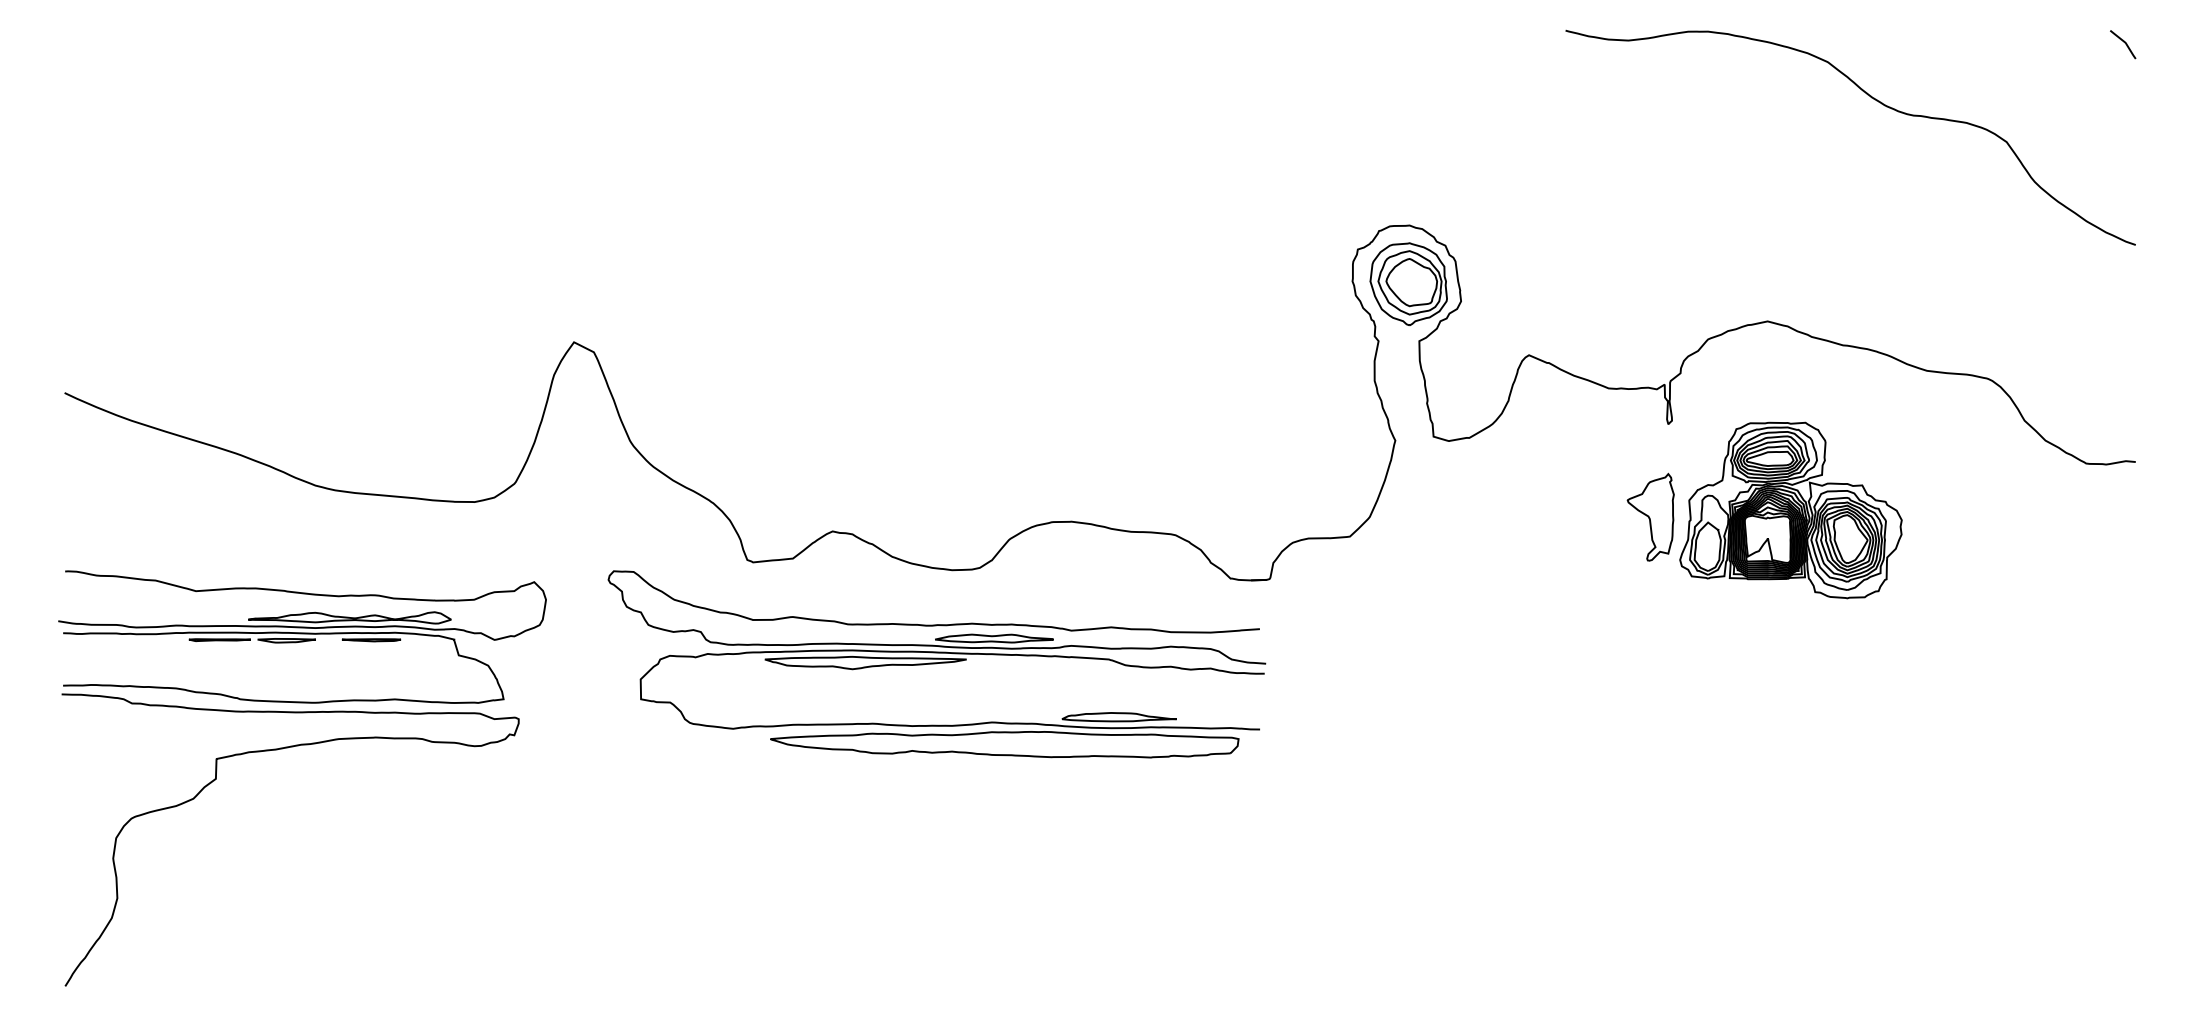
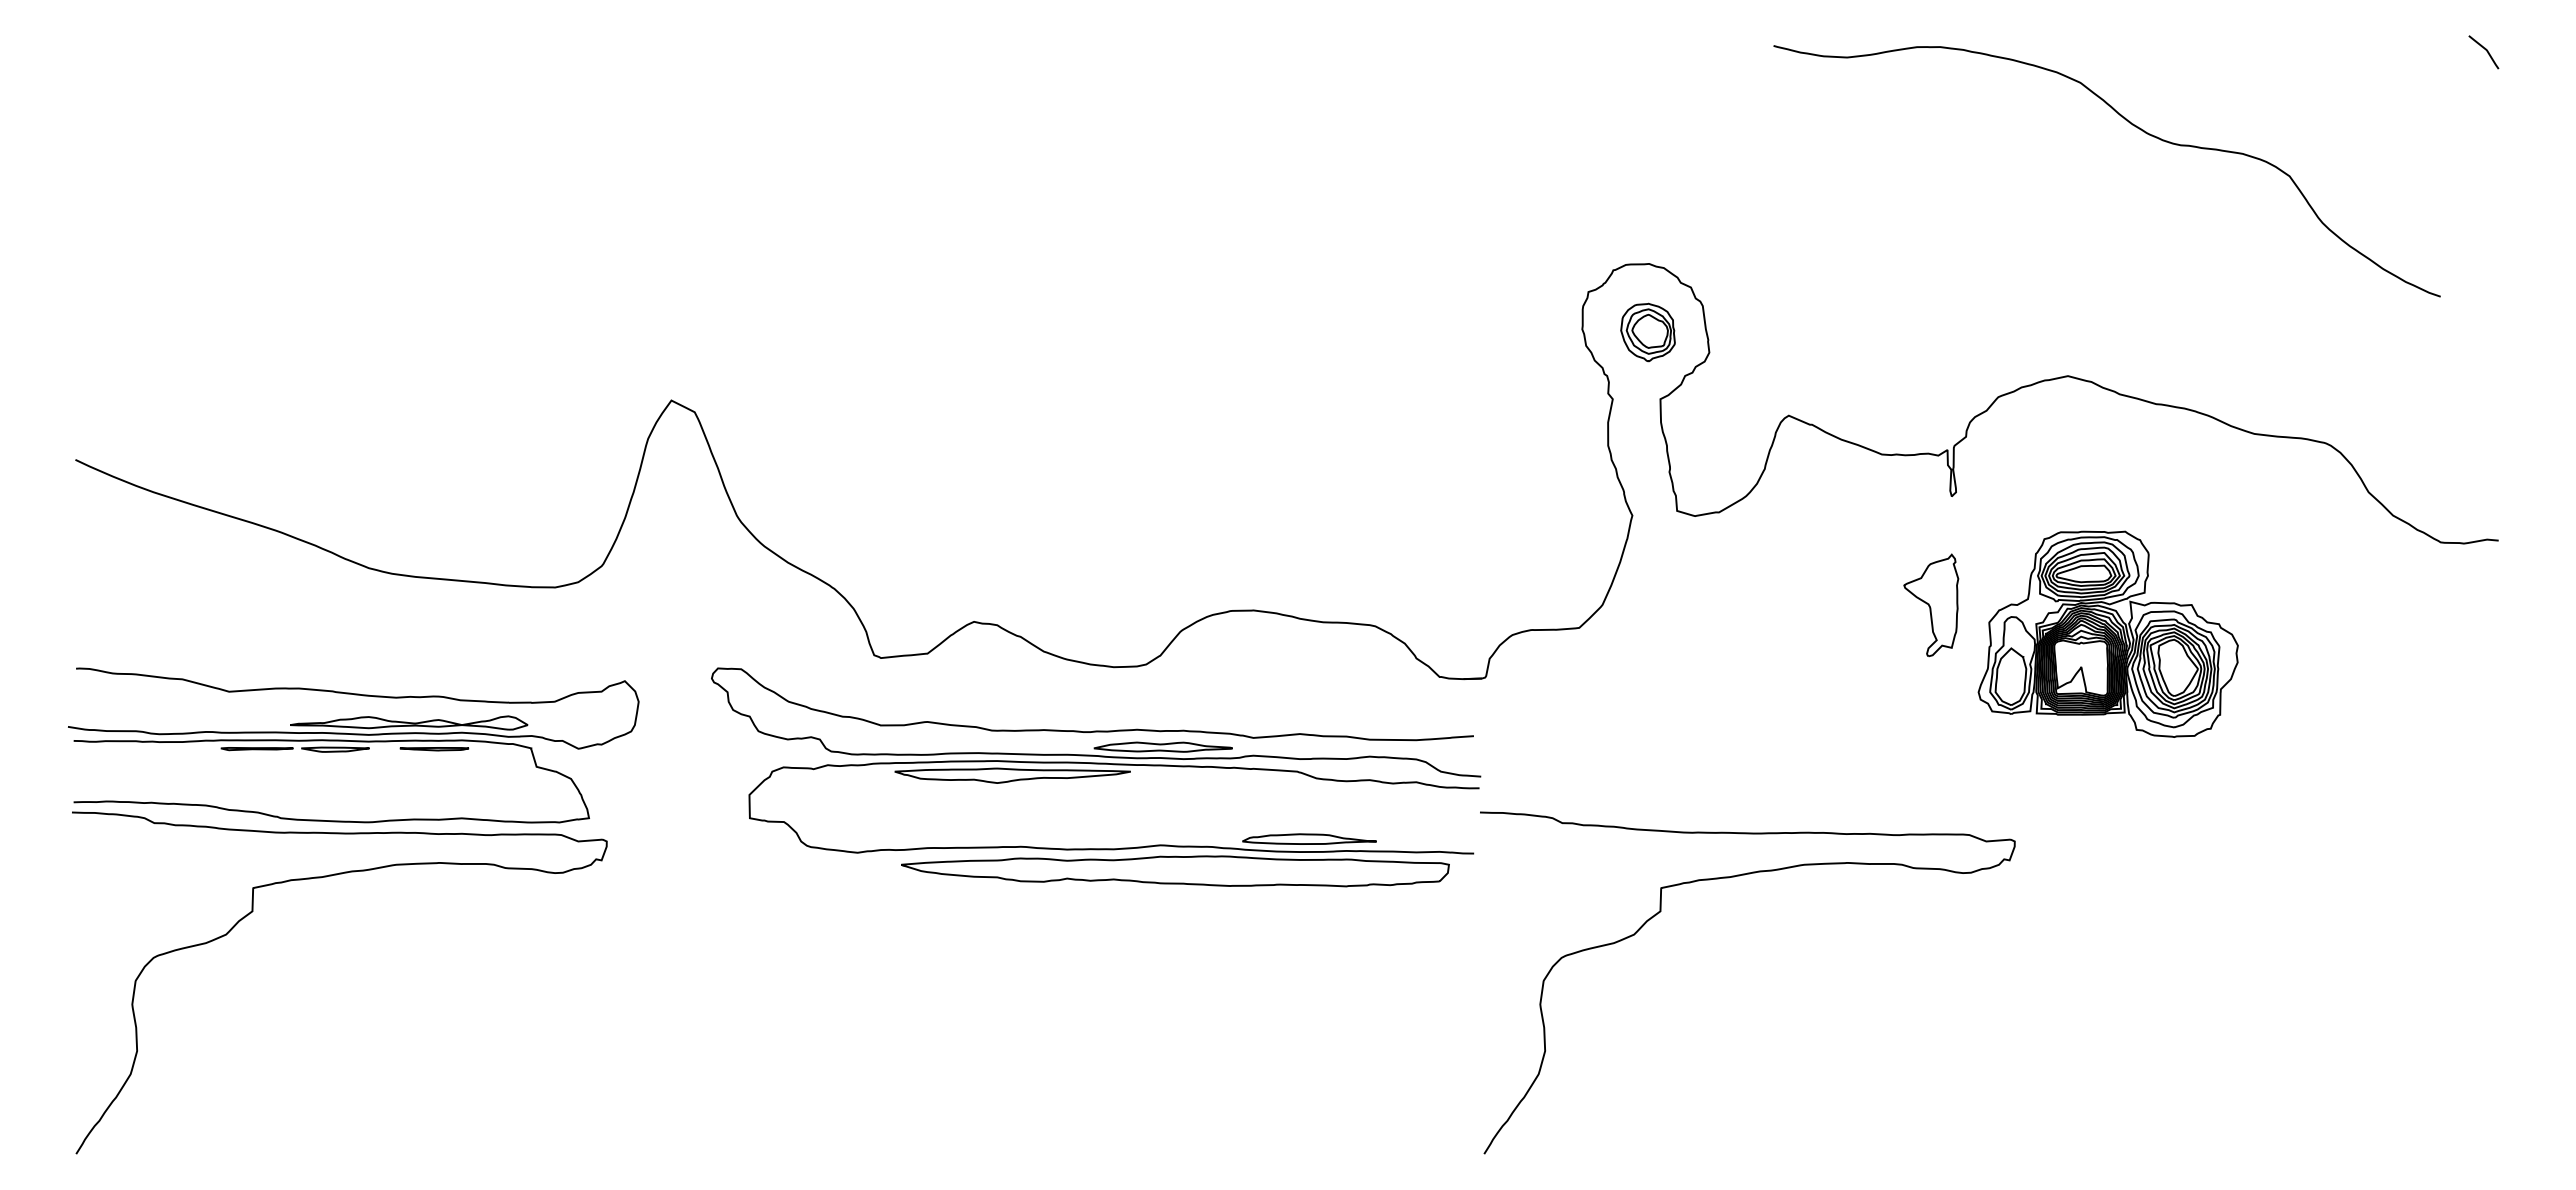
curve: (1874, 100) -> (2135, 127), moved
part: (1408, 284) -> (1647, 332), size x0.6
part: (1790, 509) -> (2107, 633), moved
curve: (1478, 750) -> (1729, 878), added

